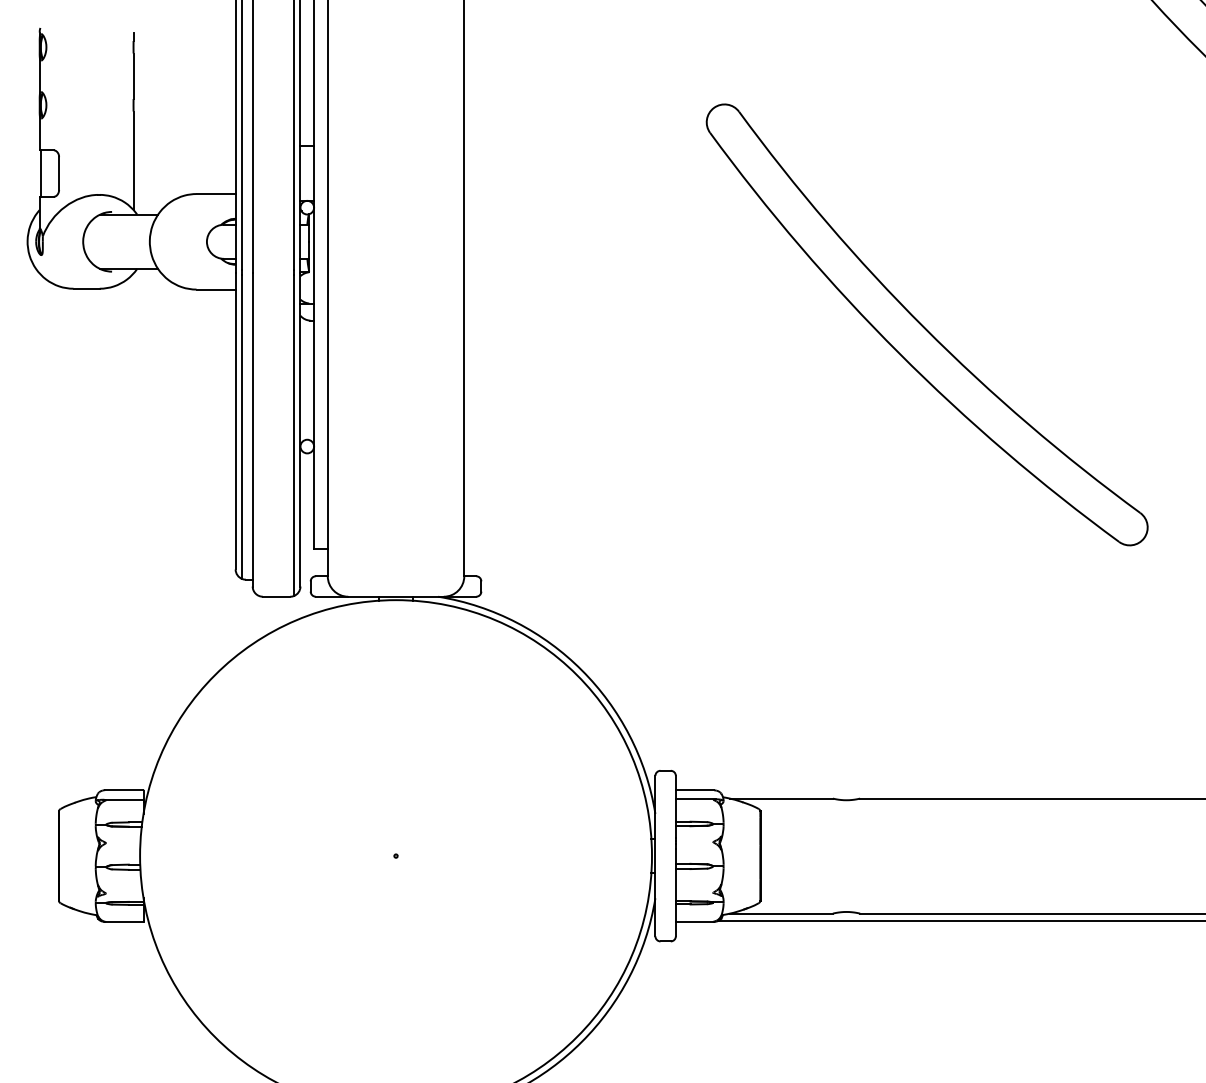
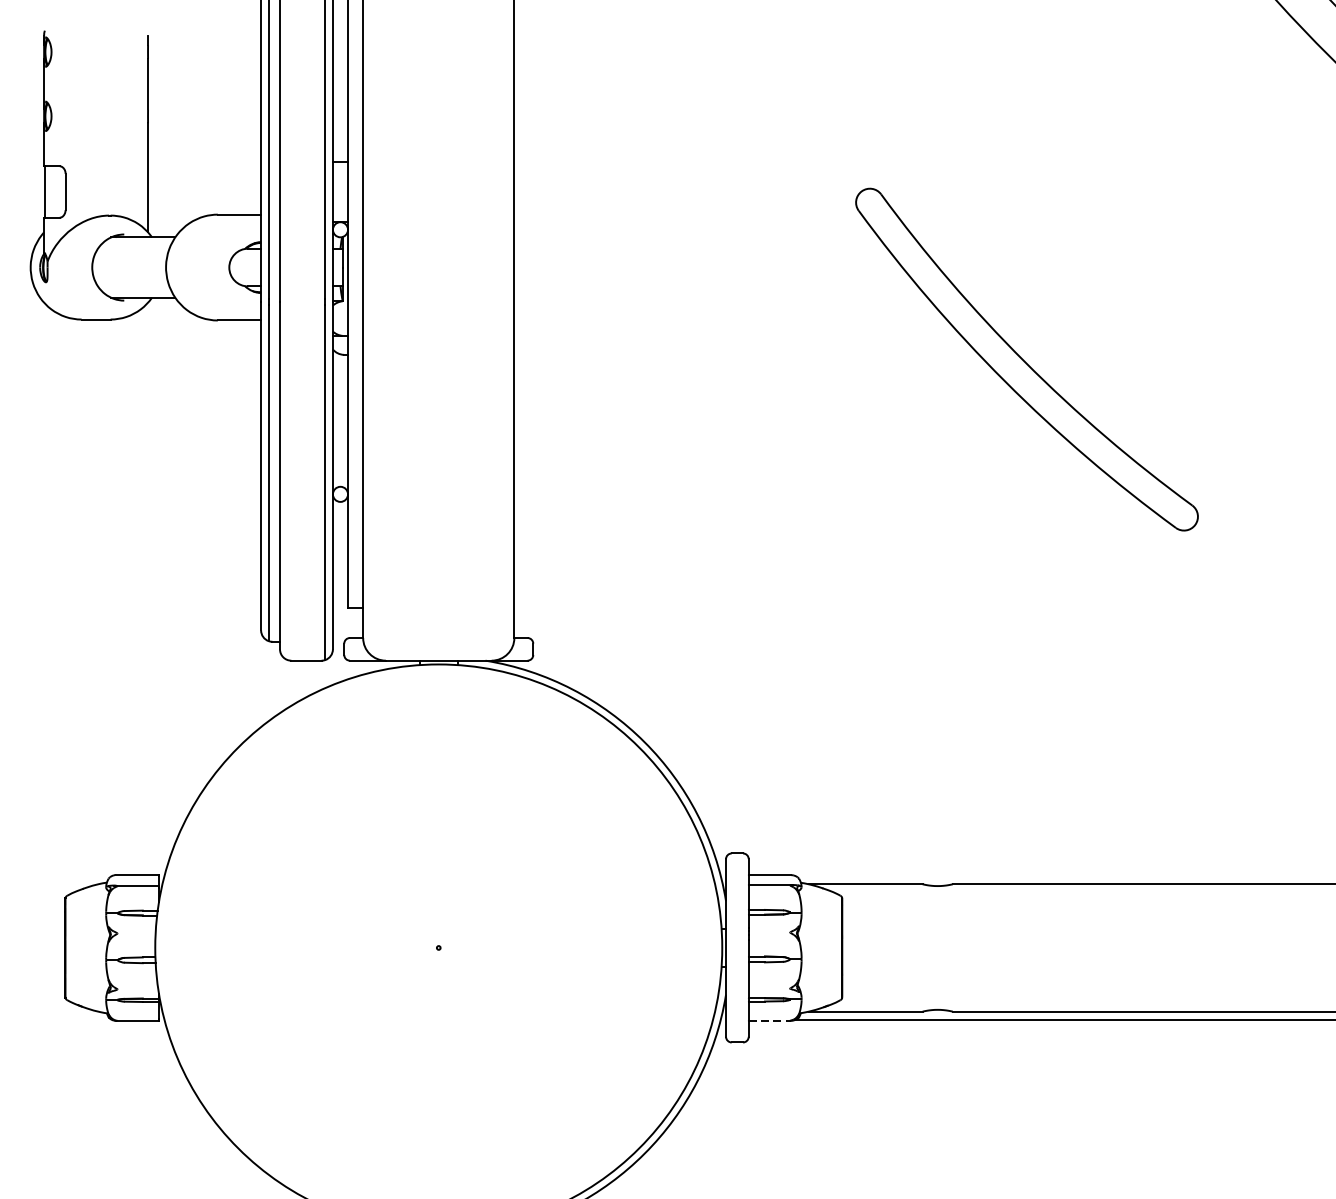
part: (926, 324) -> (1026, 359), size x0.7
line: (695, 921) -> (770, 1020), solid -> dashed

